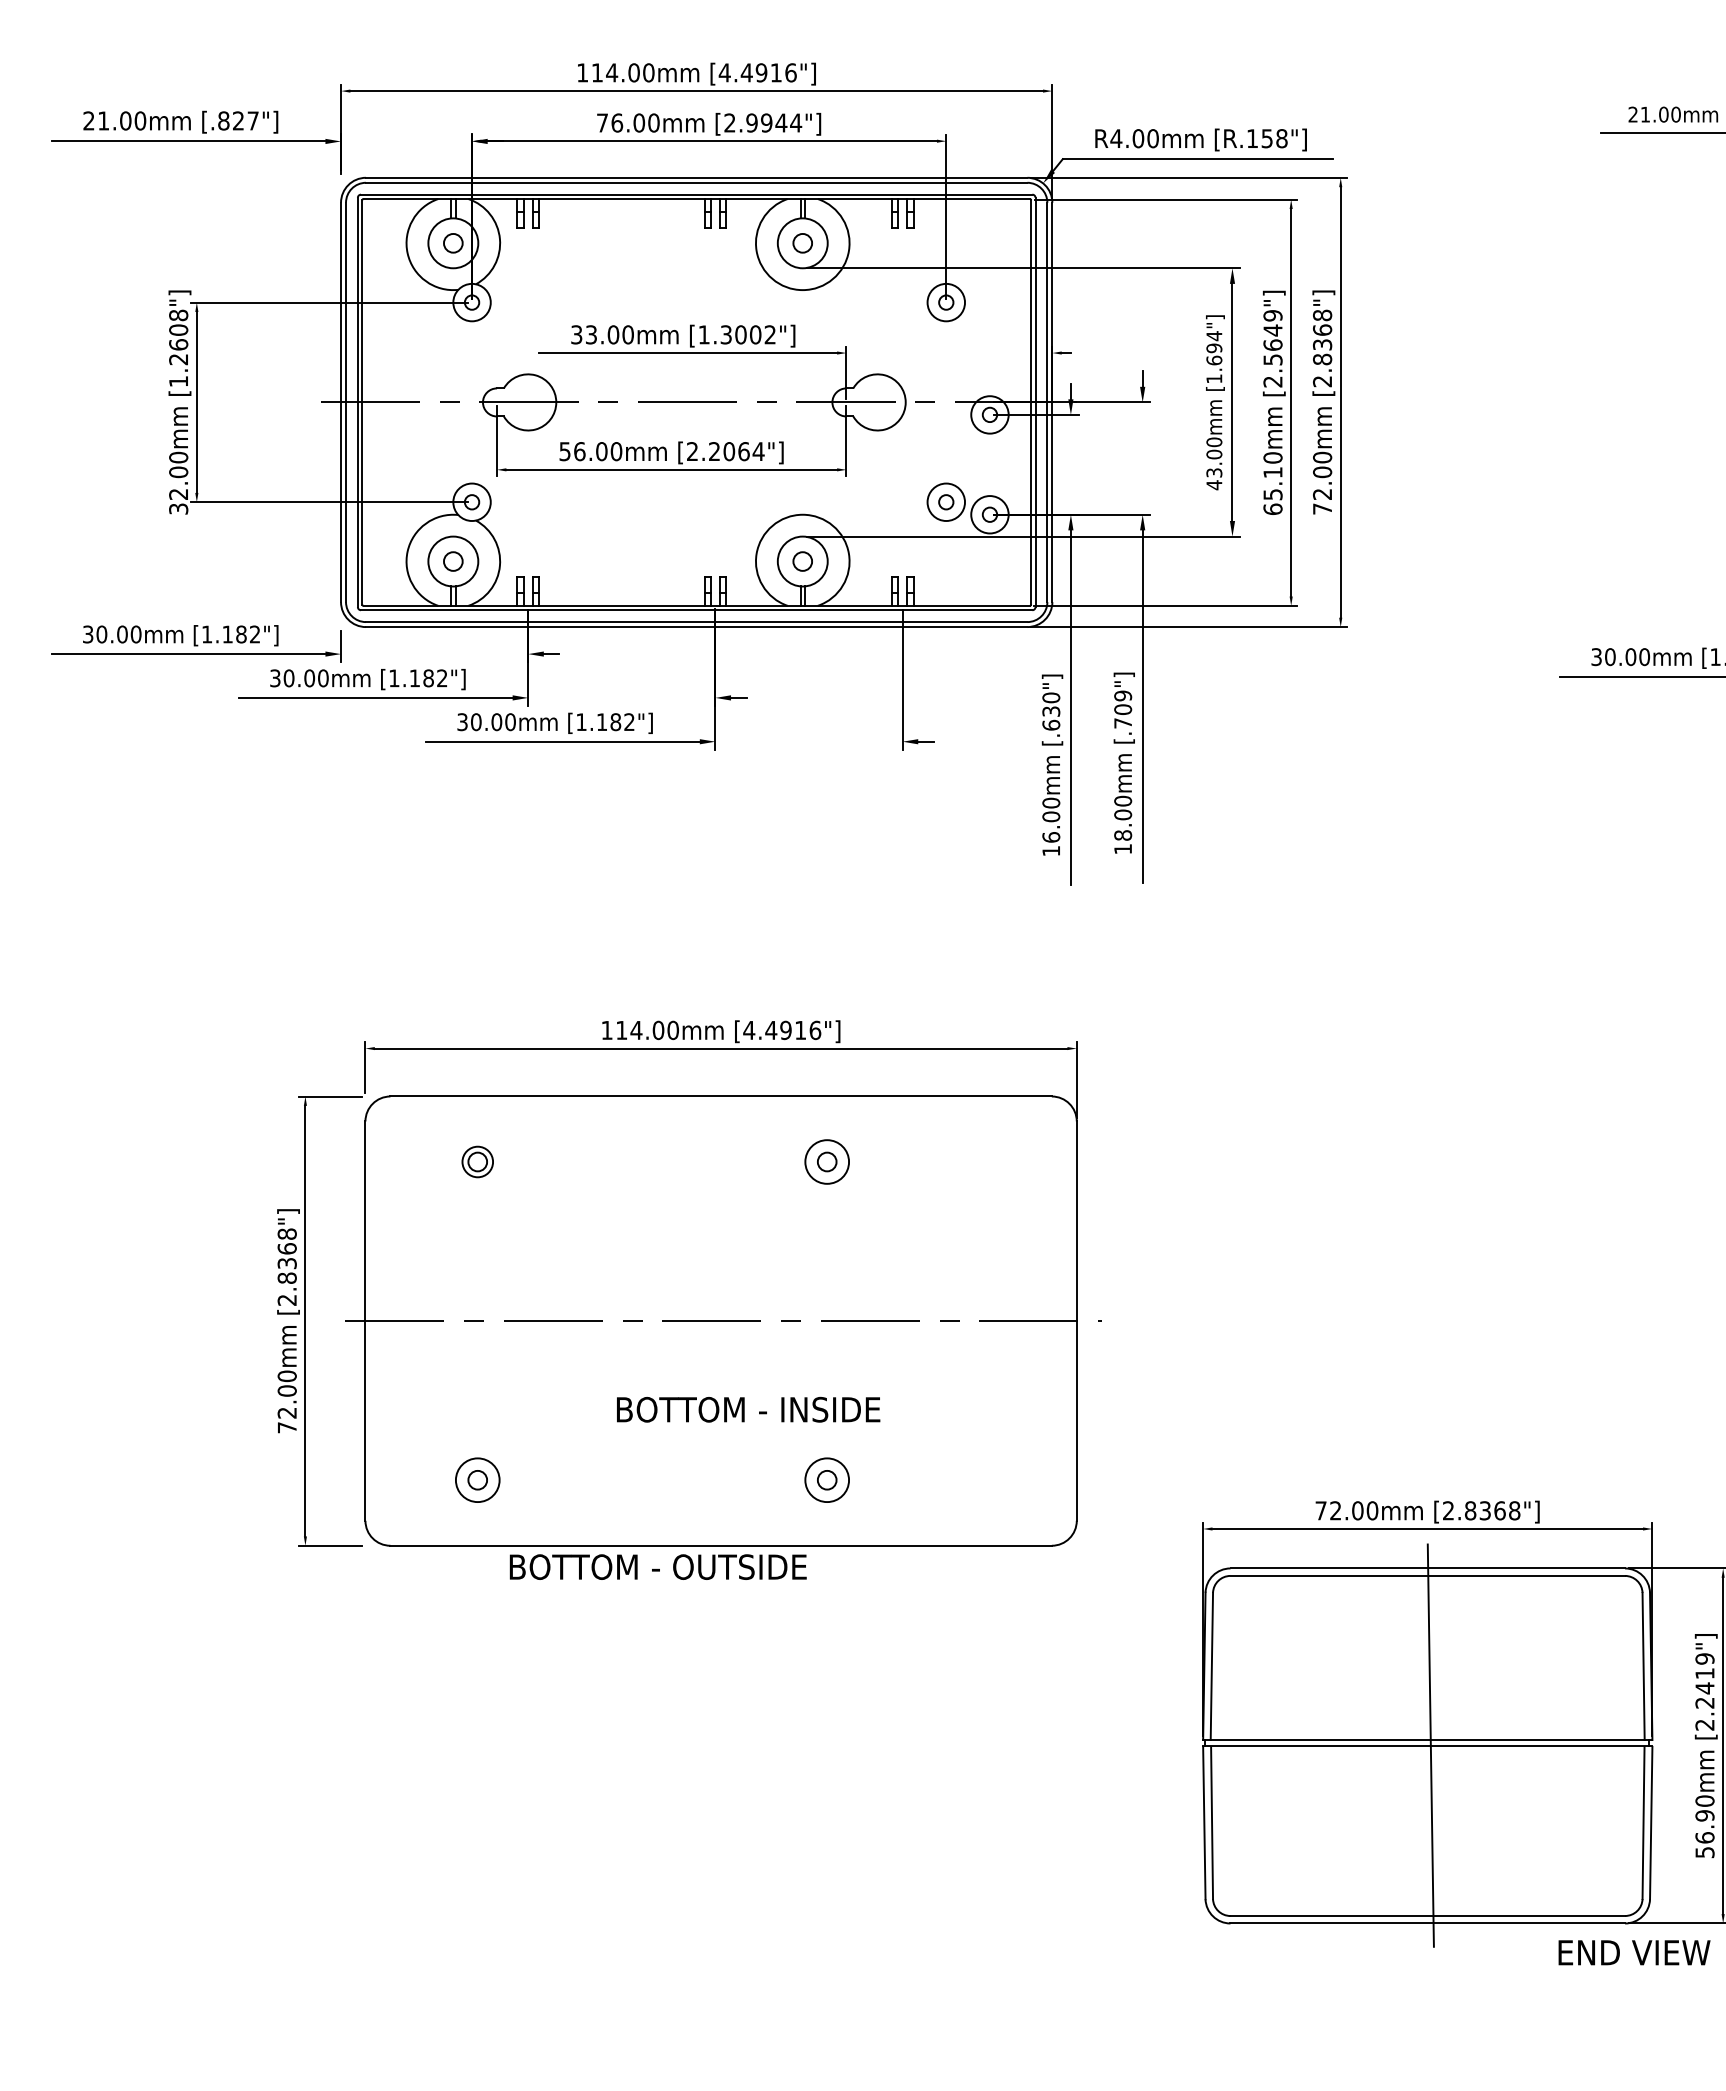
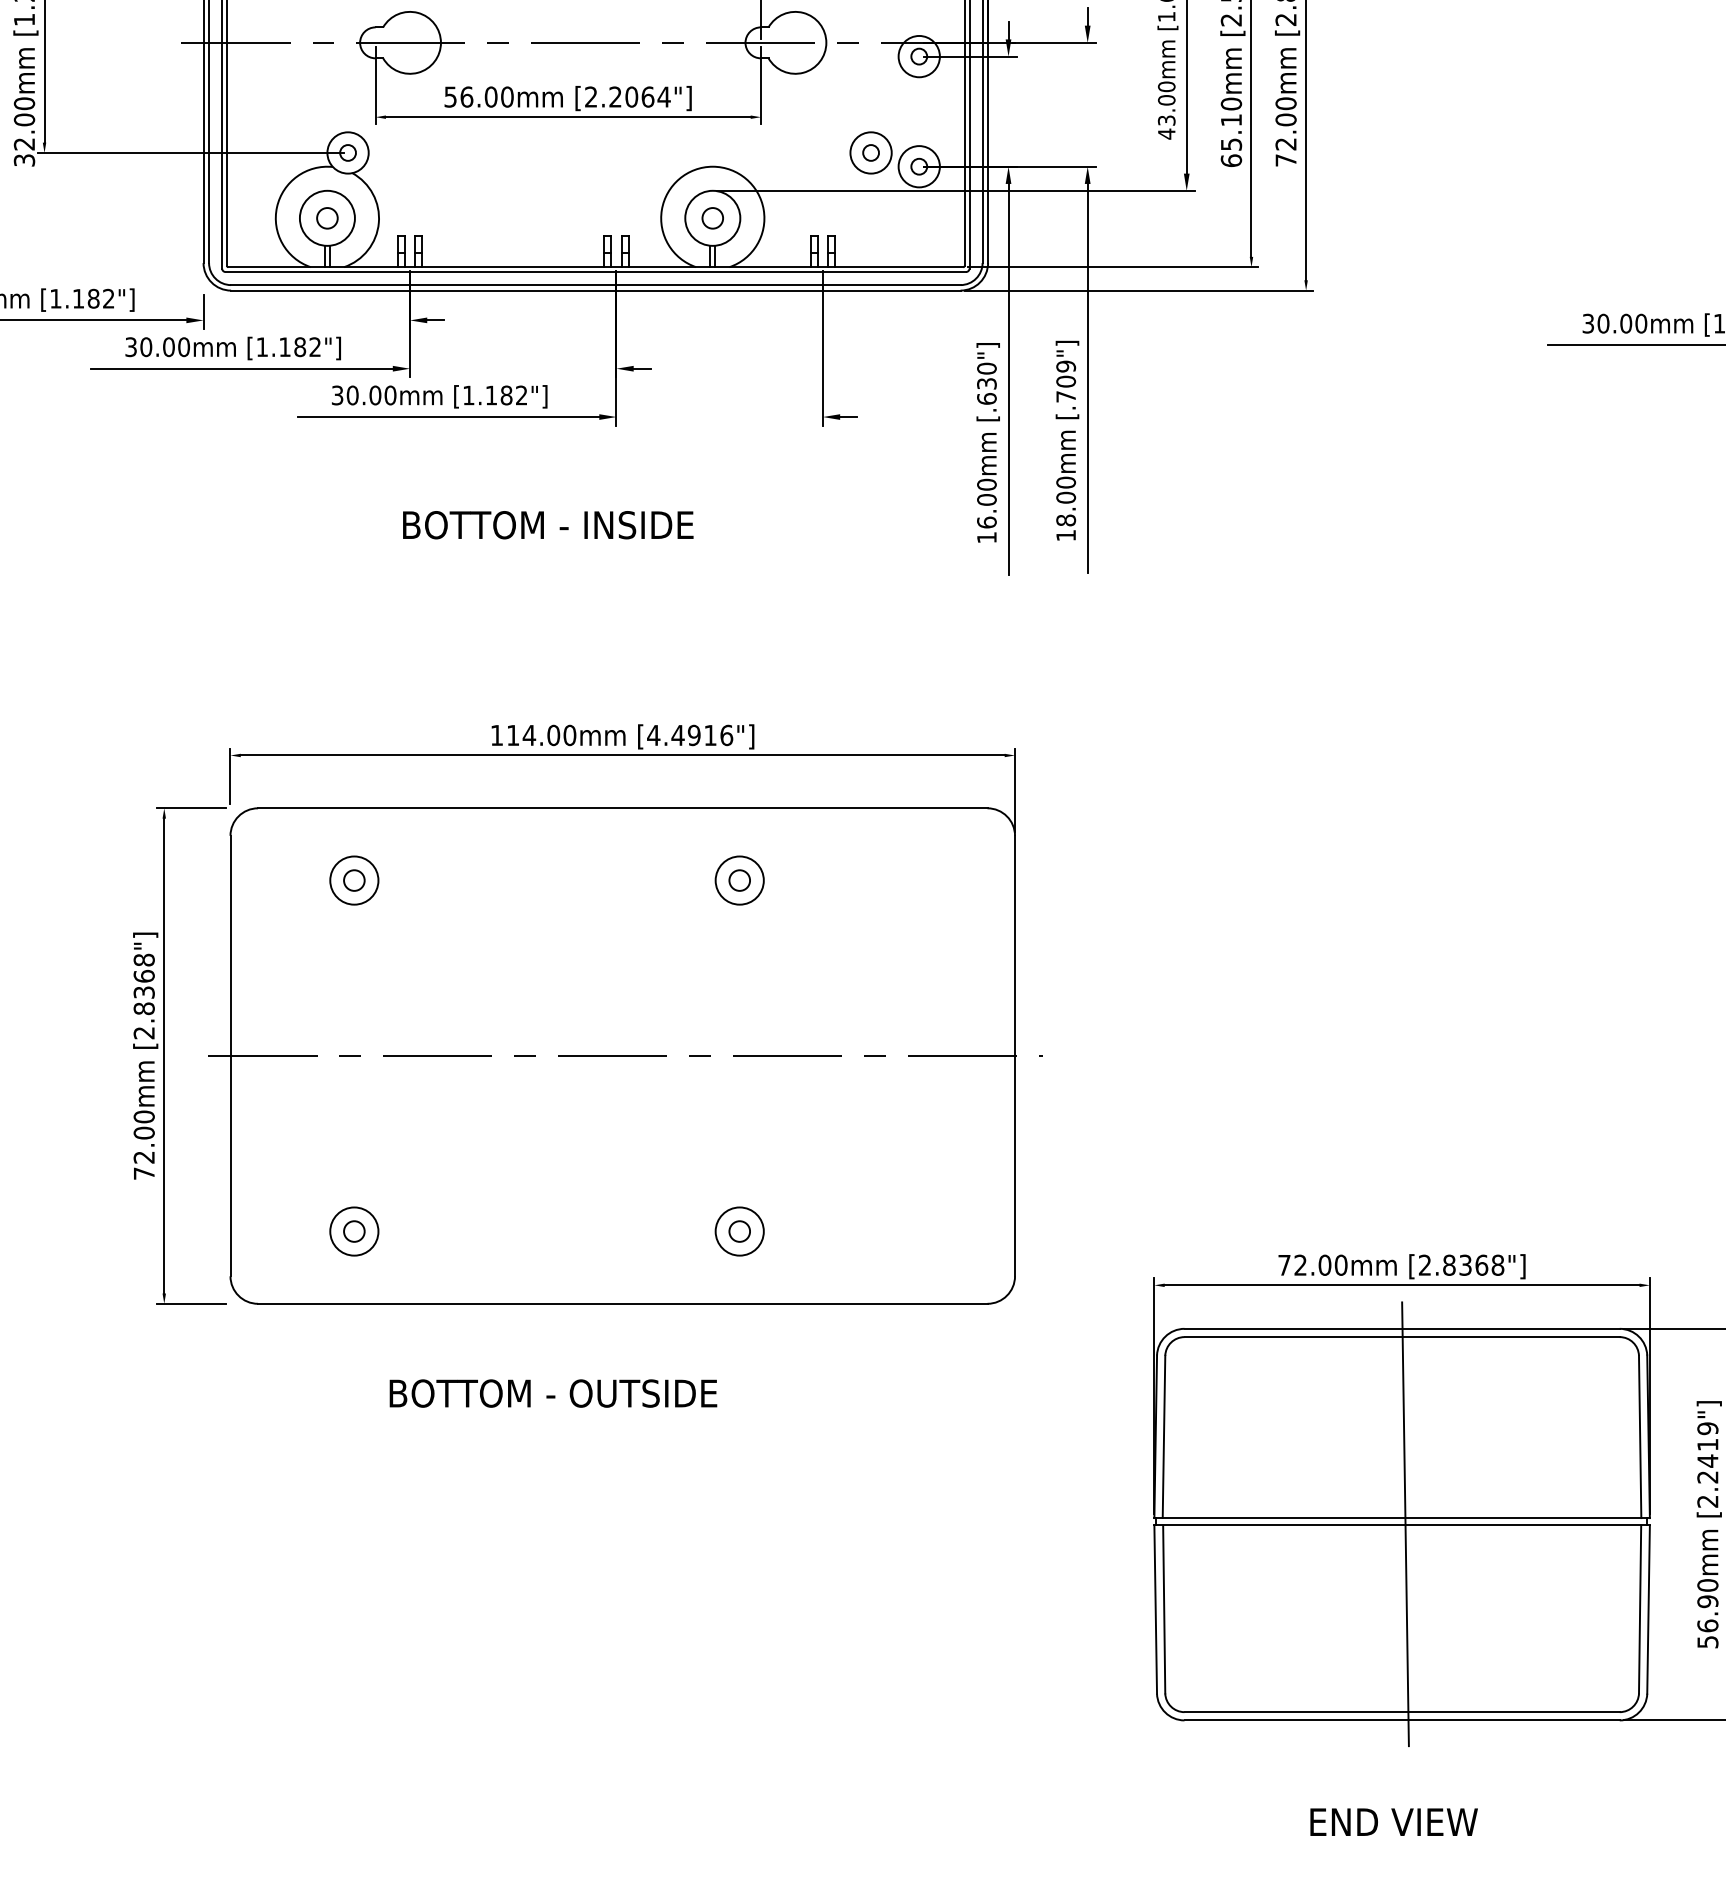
circle: (477, 1161) -> (354, 880), size x1.43
text: (748, 1409) -> (548, 524), moved
text: (657, 1566) -> (552, 1392), moved
text: (1634, 1952) -> (1394, 1821), moved

